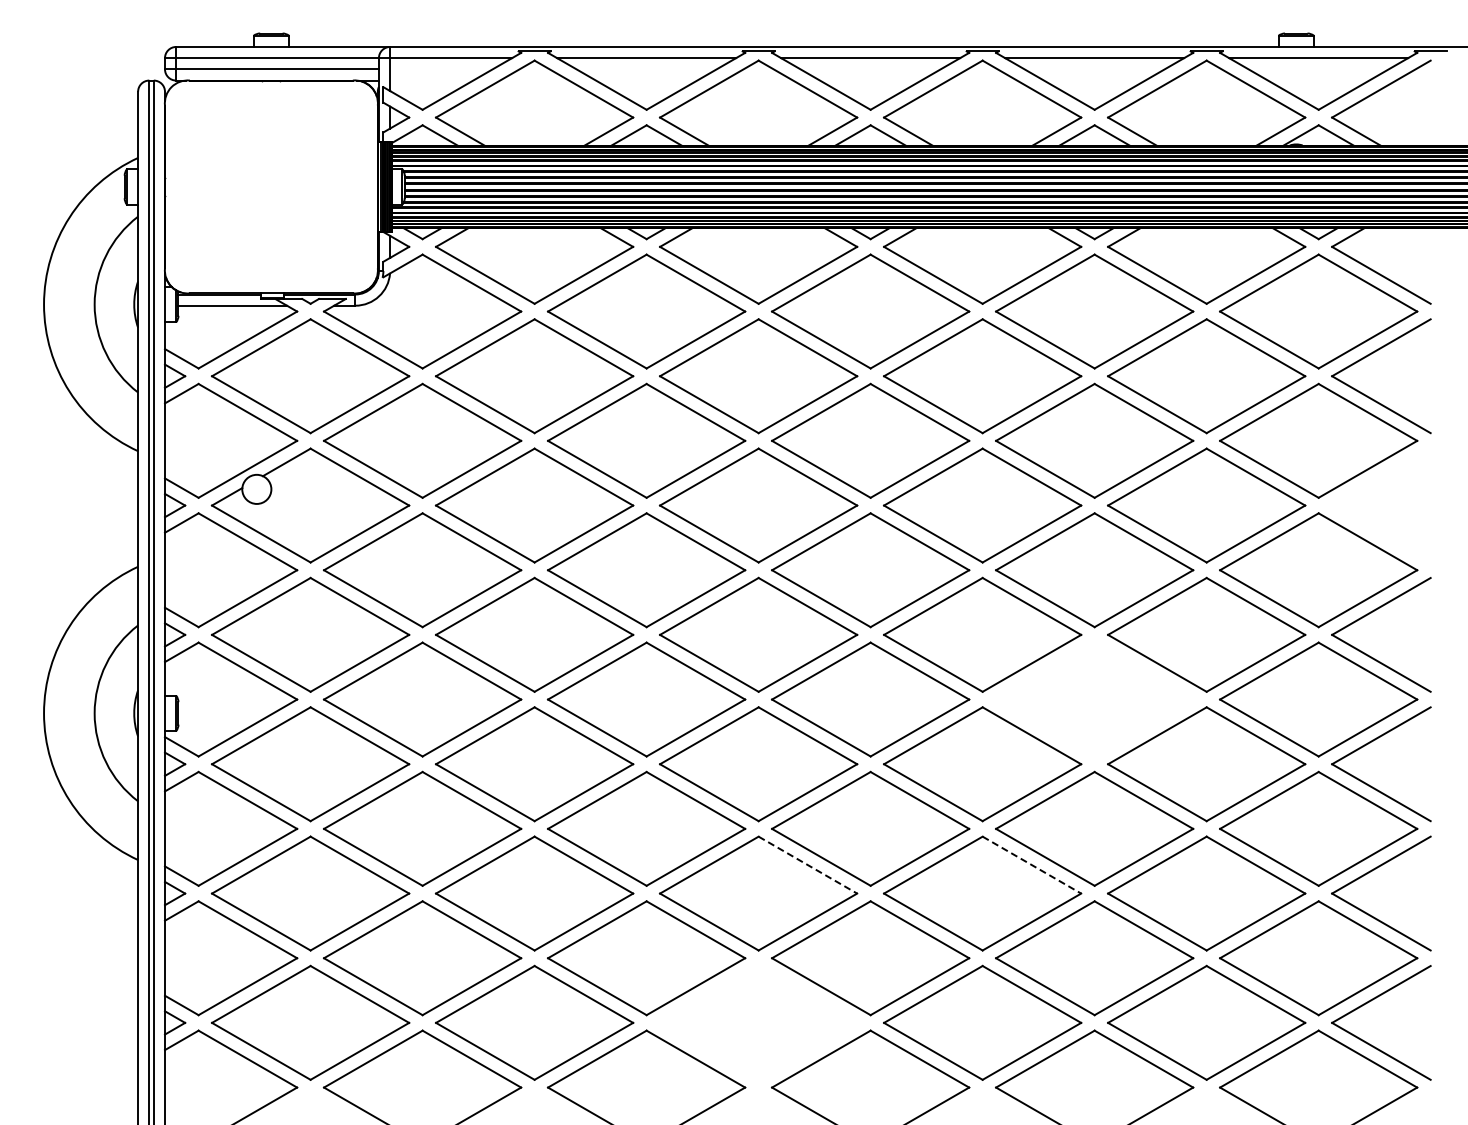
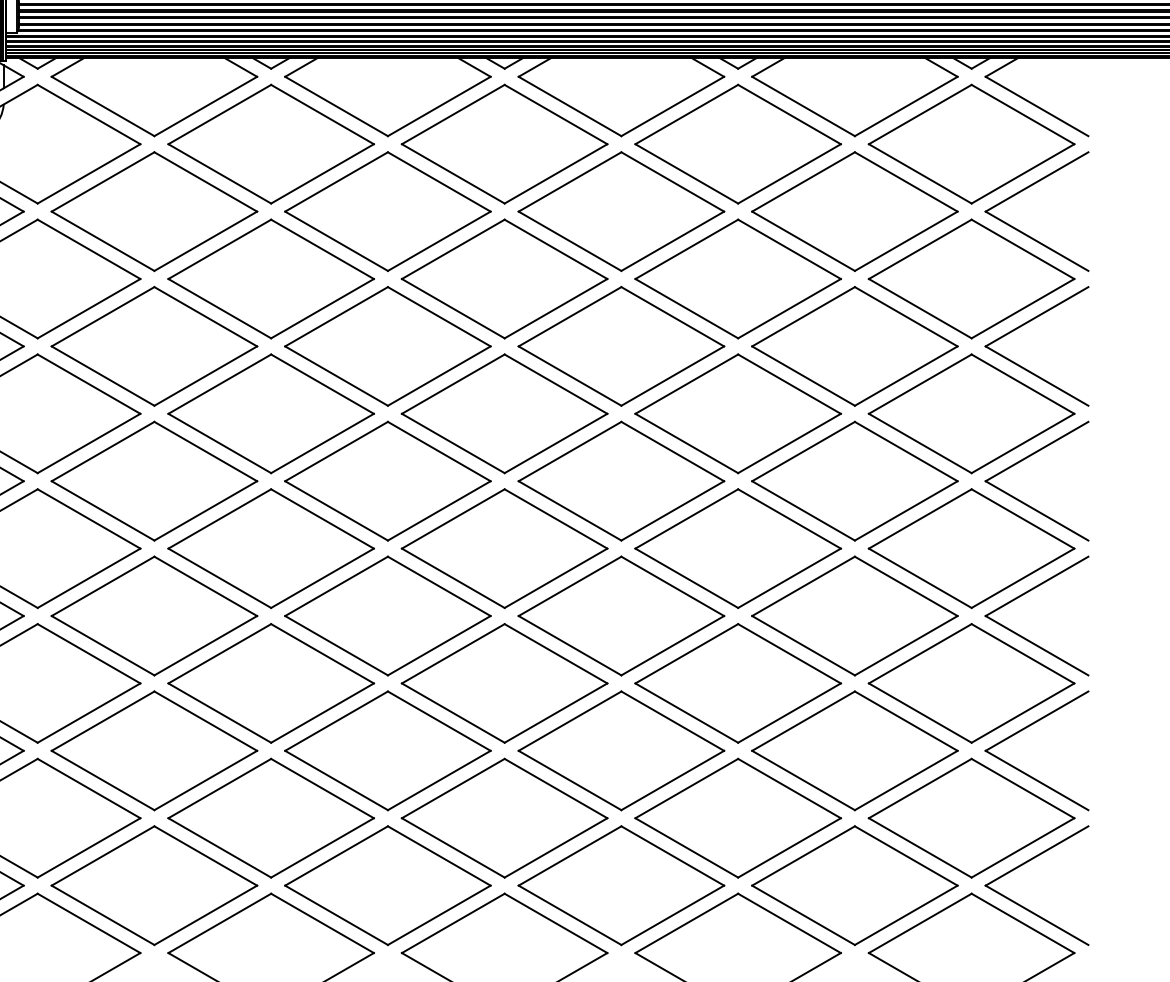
part: (1369, 485) -> (1024, 325), added
part: (1094, 699) -> (737, 548), added
line: (807, 865) -> (438, 721), dashed -> solid
line: (1031, 865) -> (672, 721), dashed -> solid
part: (758, 1022) -> (387, 885), added

